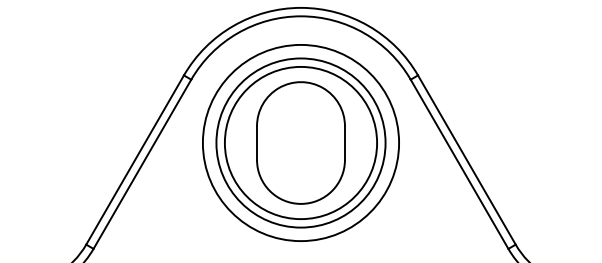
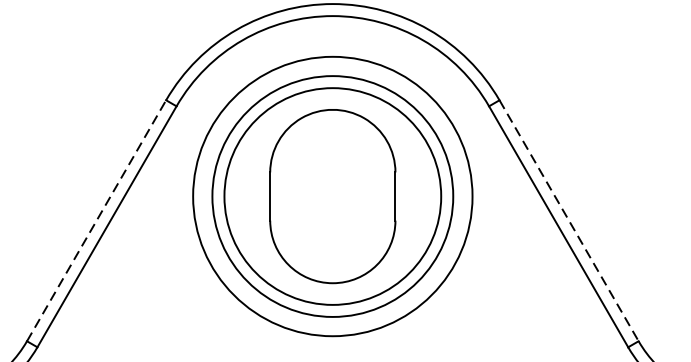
line: (135, 160) -> (97, 221), solid -> dashed
line: (466, 160) -> (568, 221), solid -> dashed

